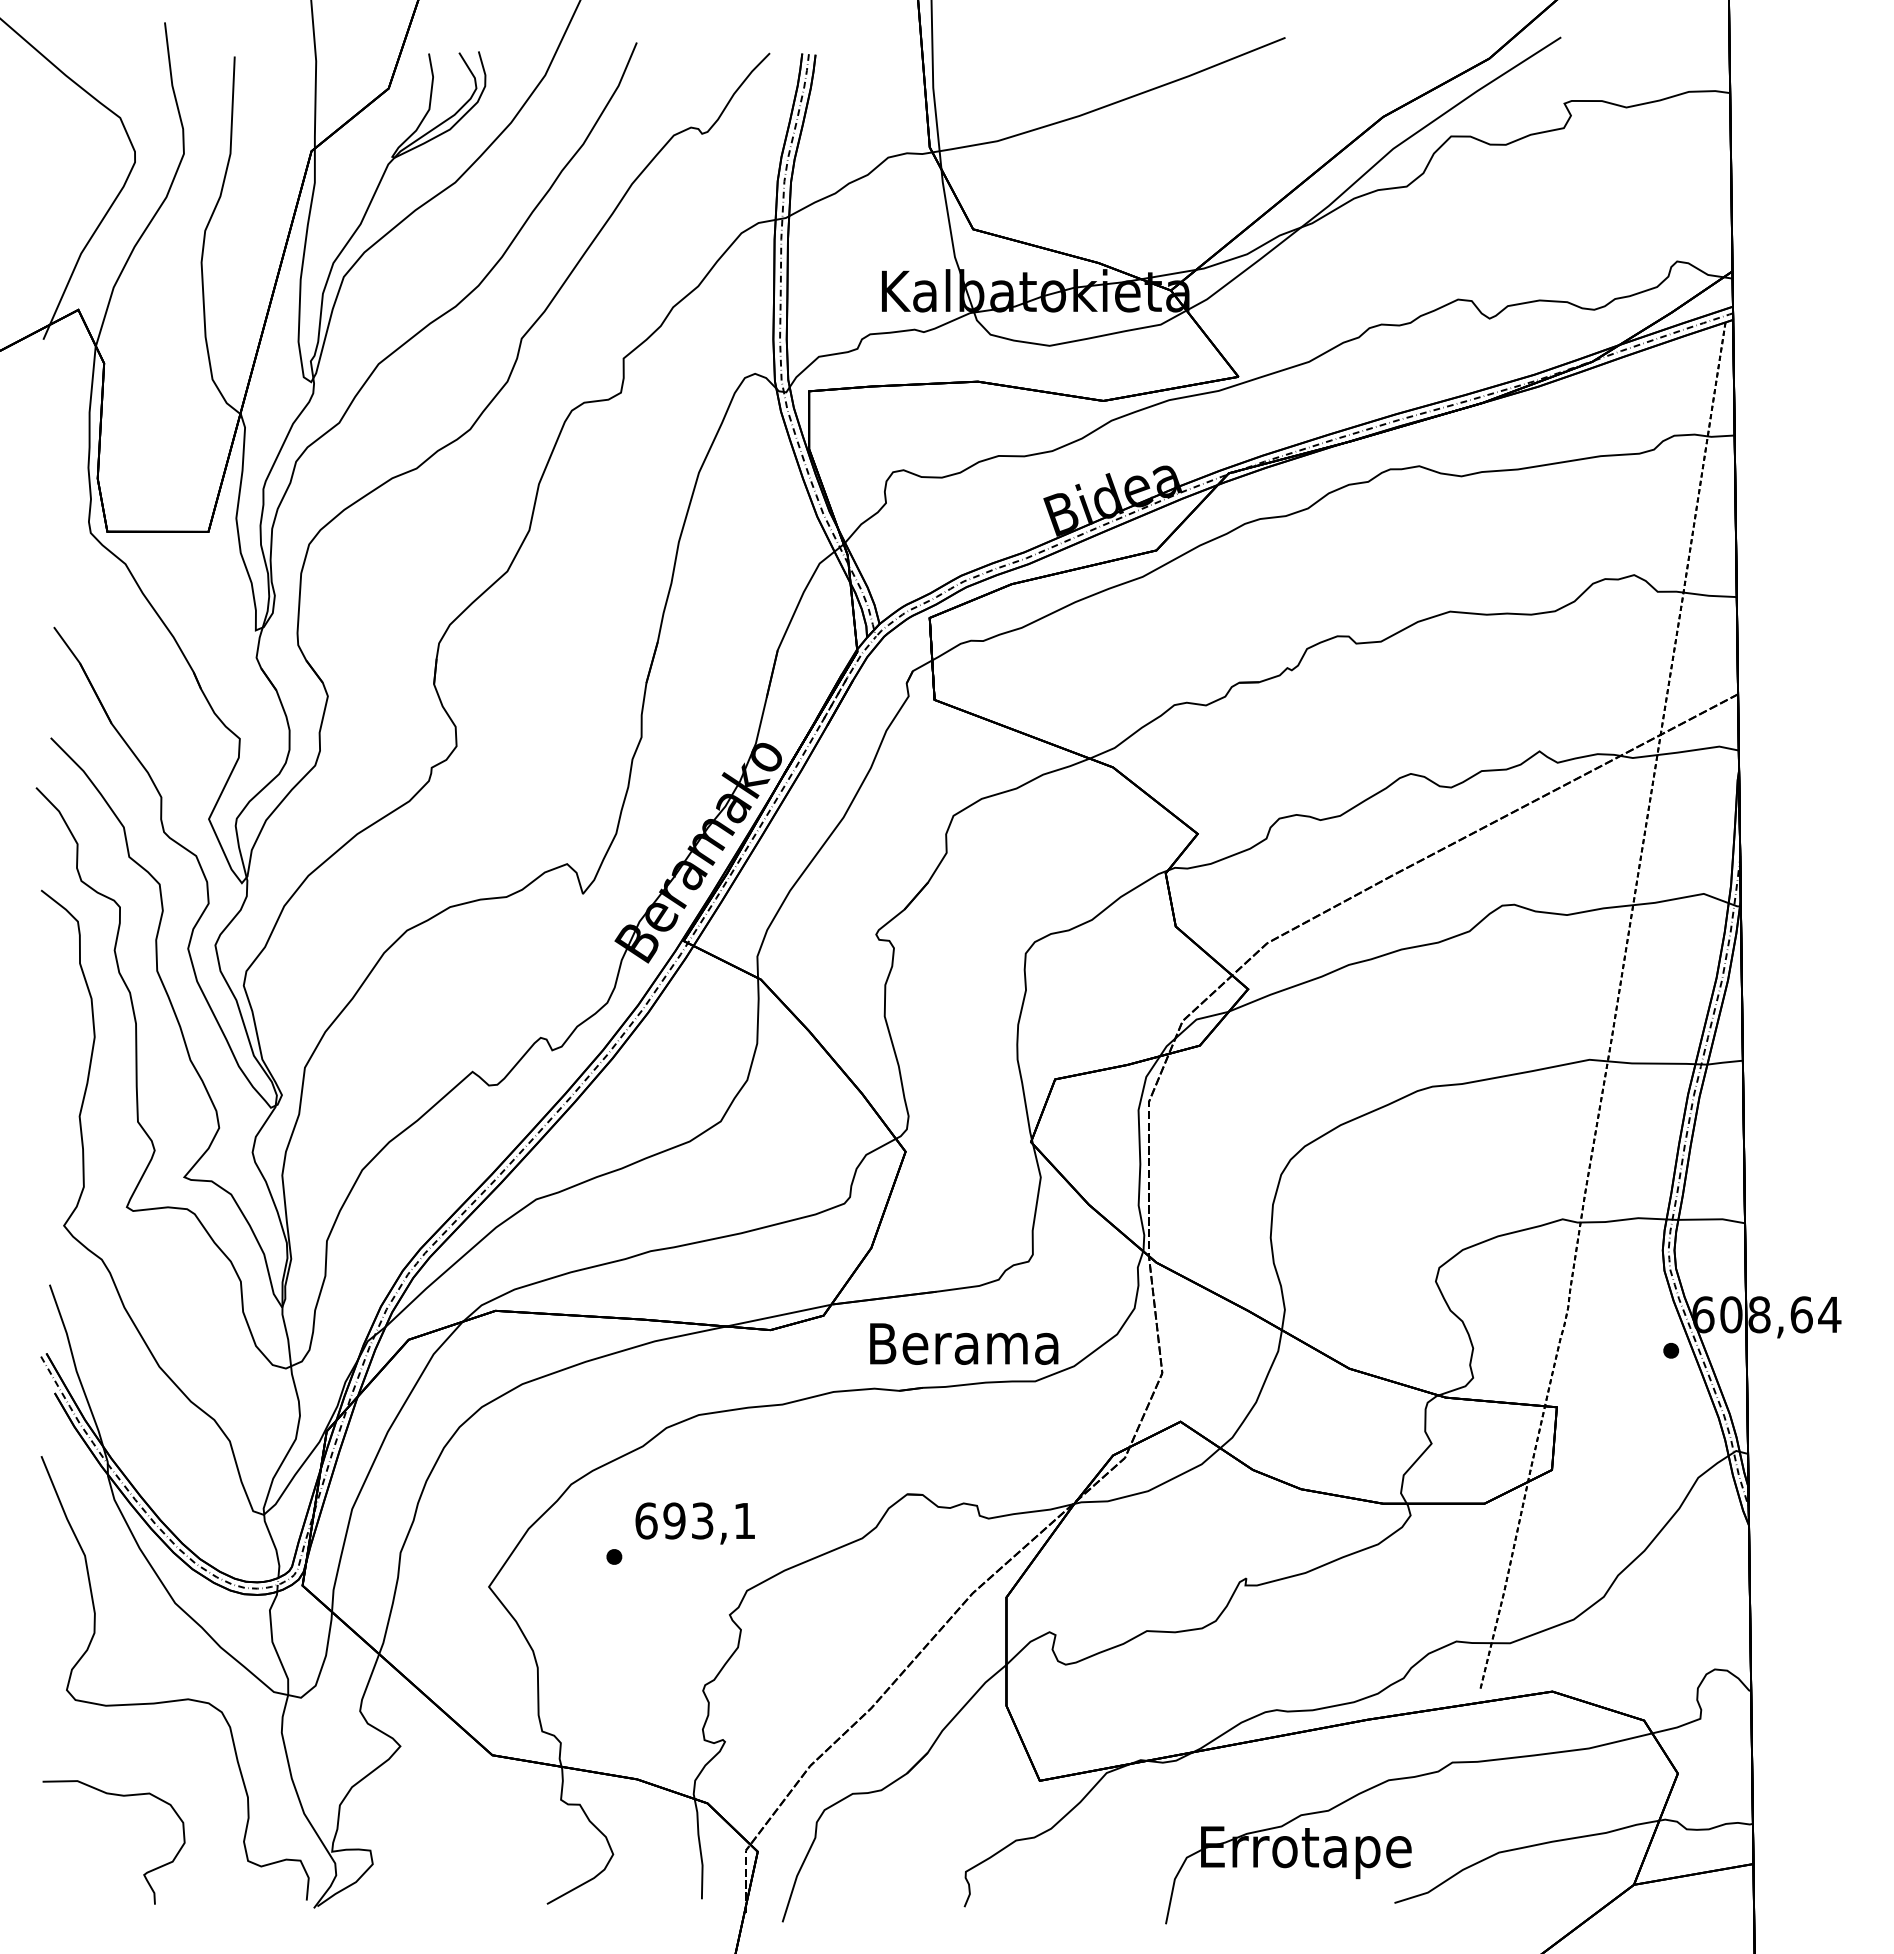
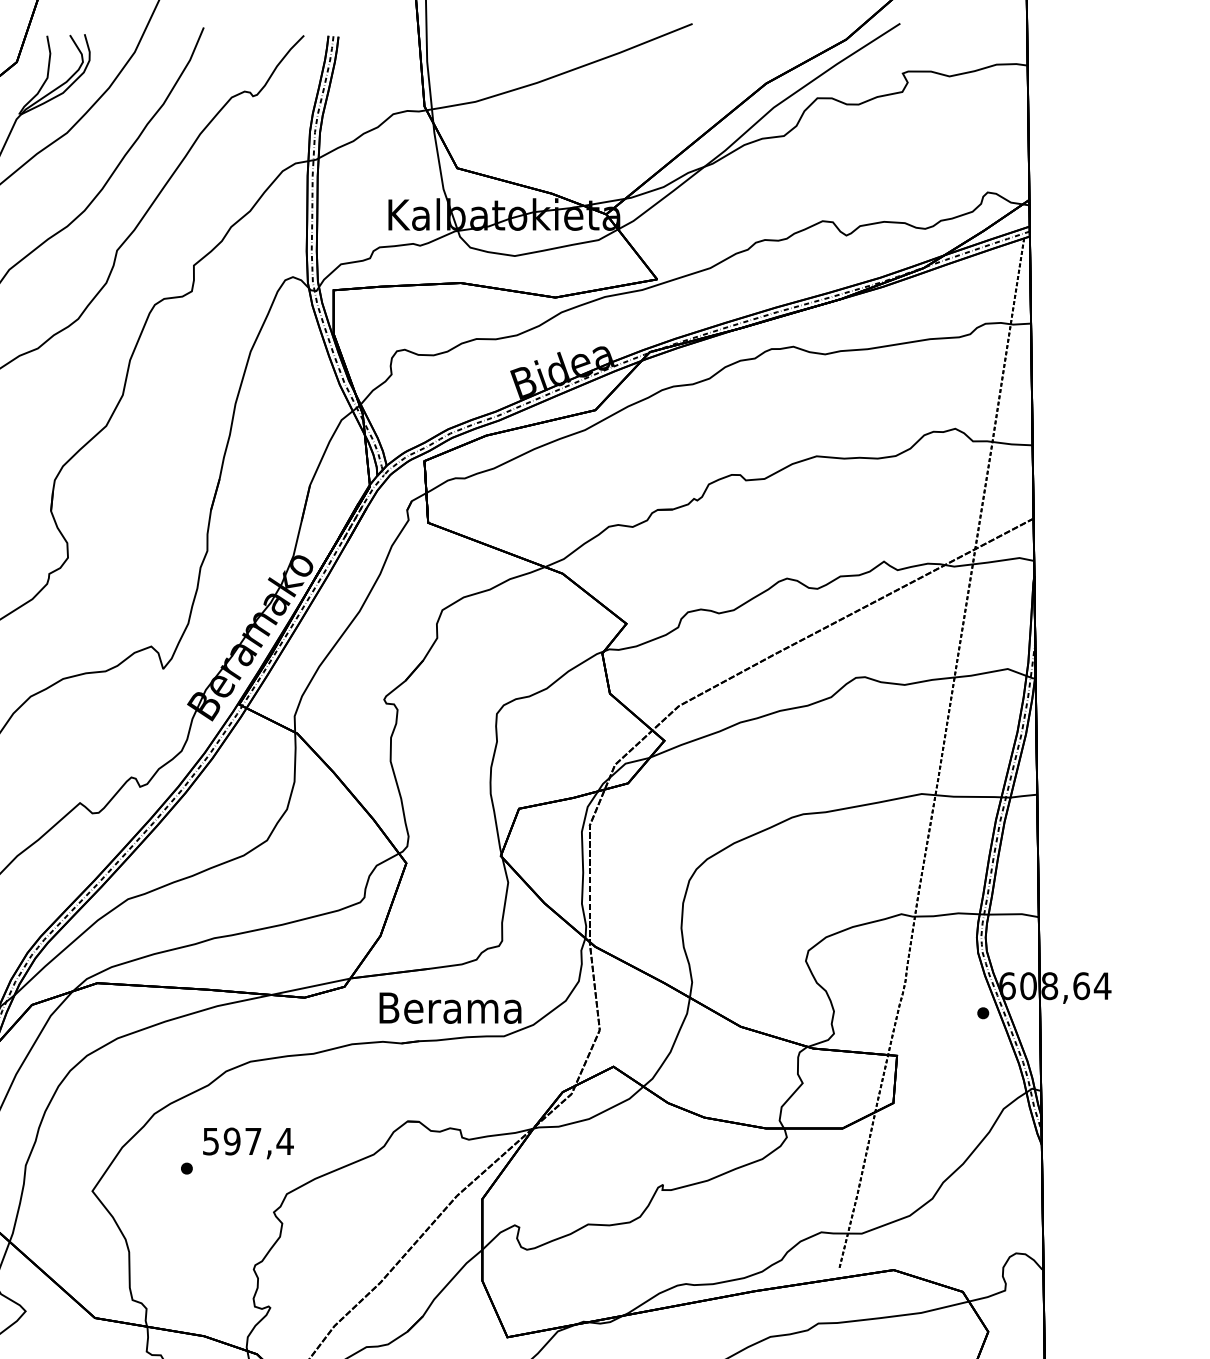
text: (695, 1520) -> (248, 1141), 693,1 -> 597,4

